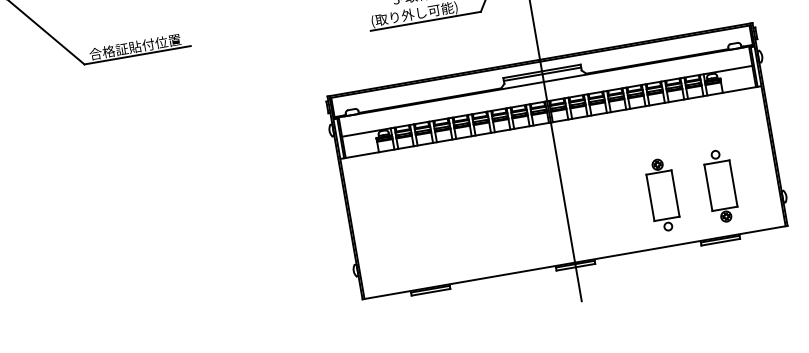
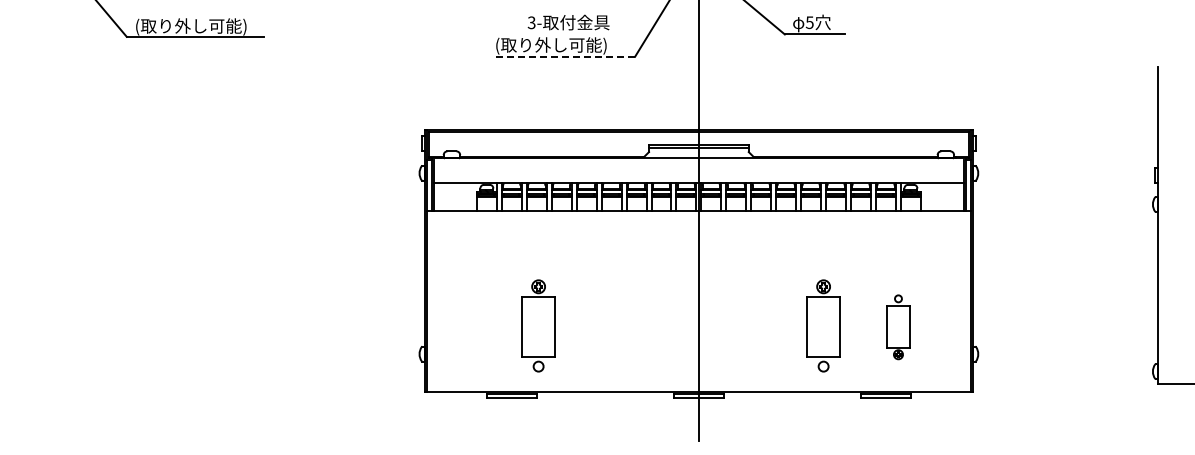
line: (425, 21) -> (563, 56), solid -> dashed
text: (134, 47) -> (193, 26), 合格証貼付位置 -> (取り外し可能)
part: (720, 185) -> (898, 326), size x0.7
part: (442, 232) -> (538, 325), added

